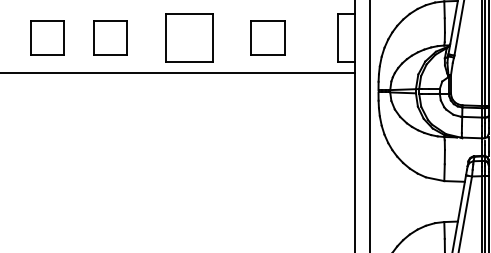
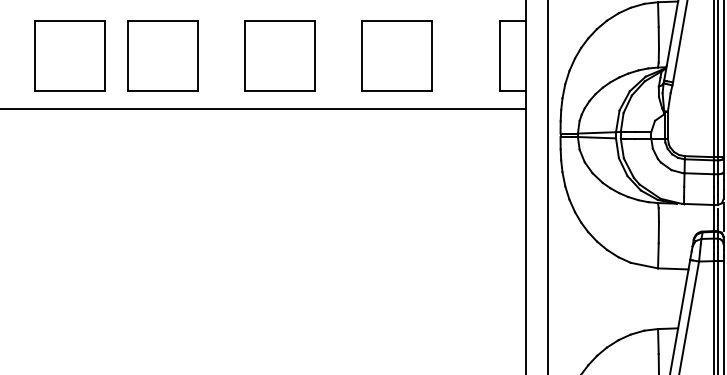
part: (47, 37) -> (70, 55), size x1.43
part: (110, 37) -> (163, 55), size x1.43
part: (267, 37) -> (396, 55), size x1.43

